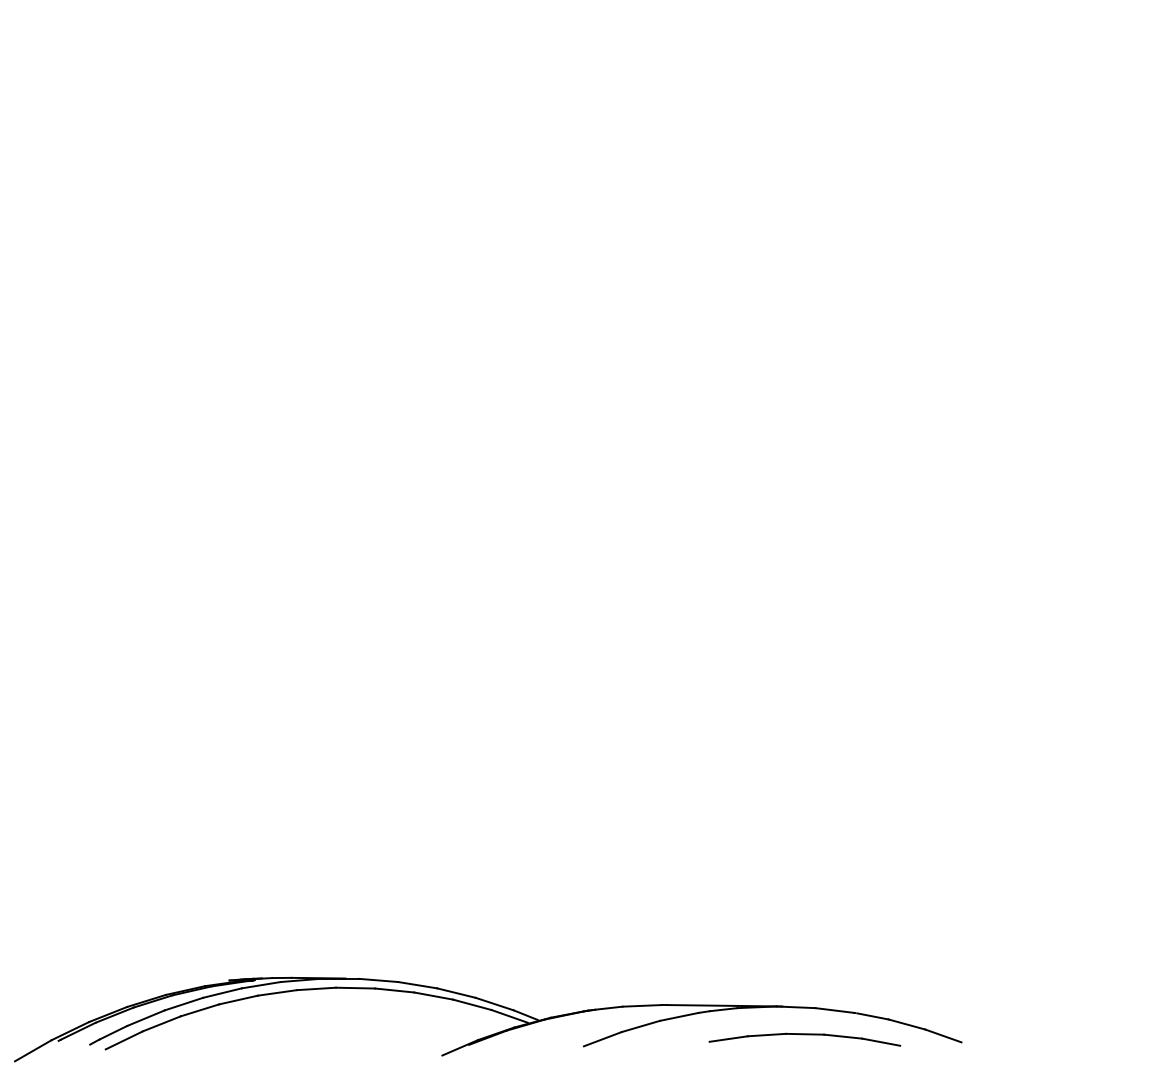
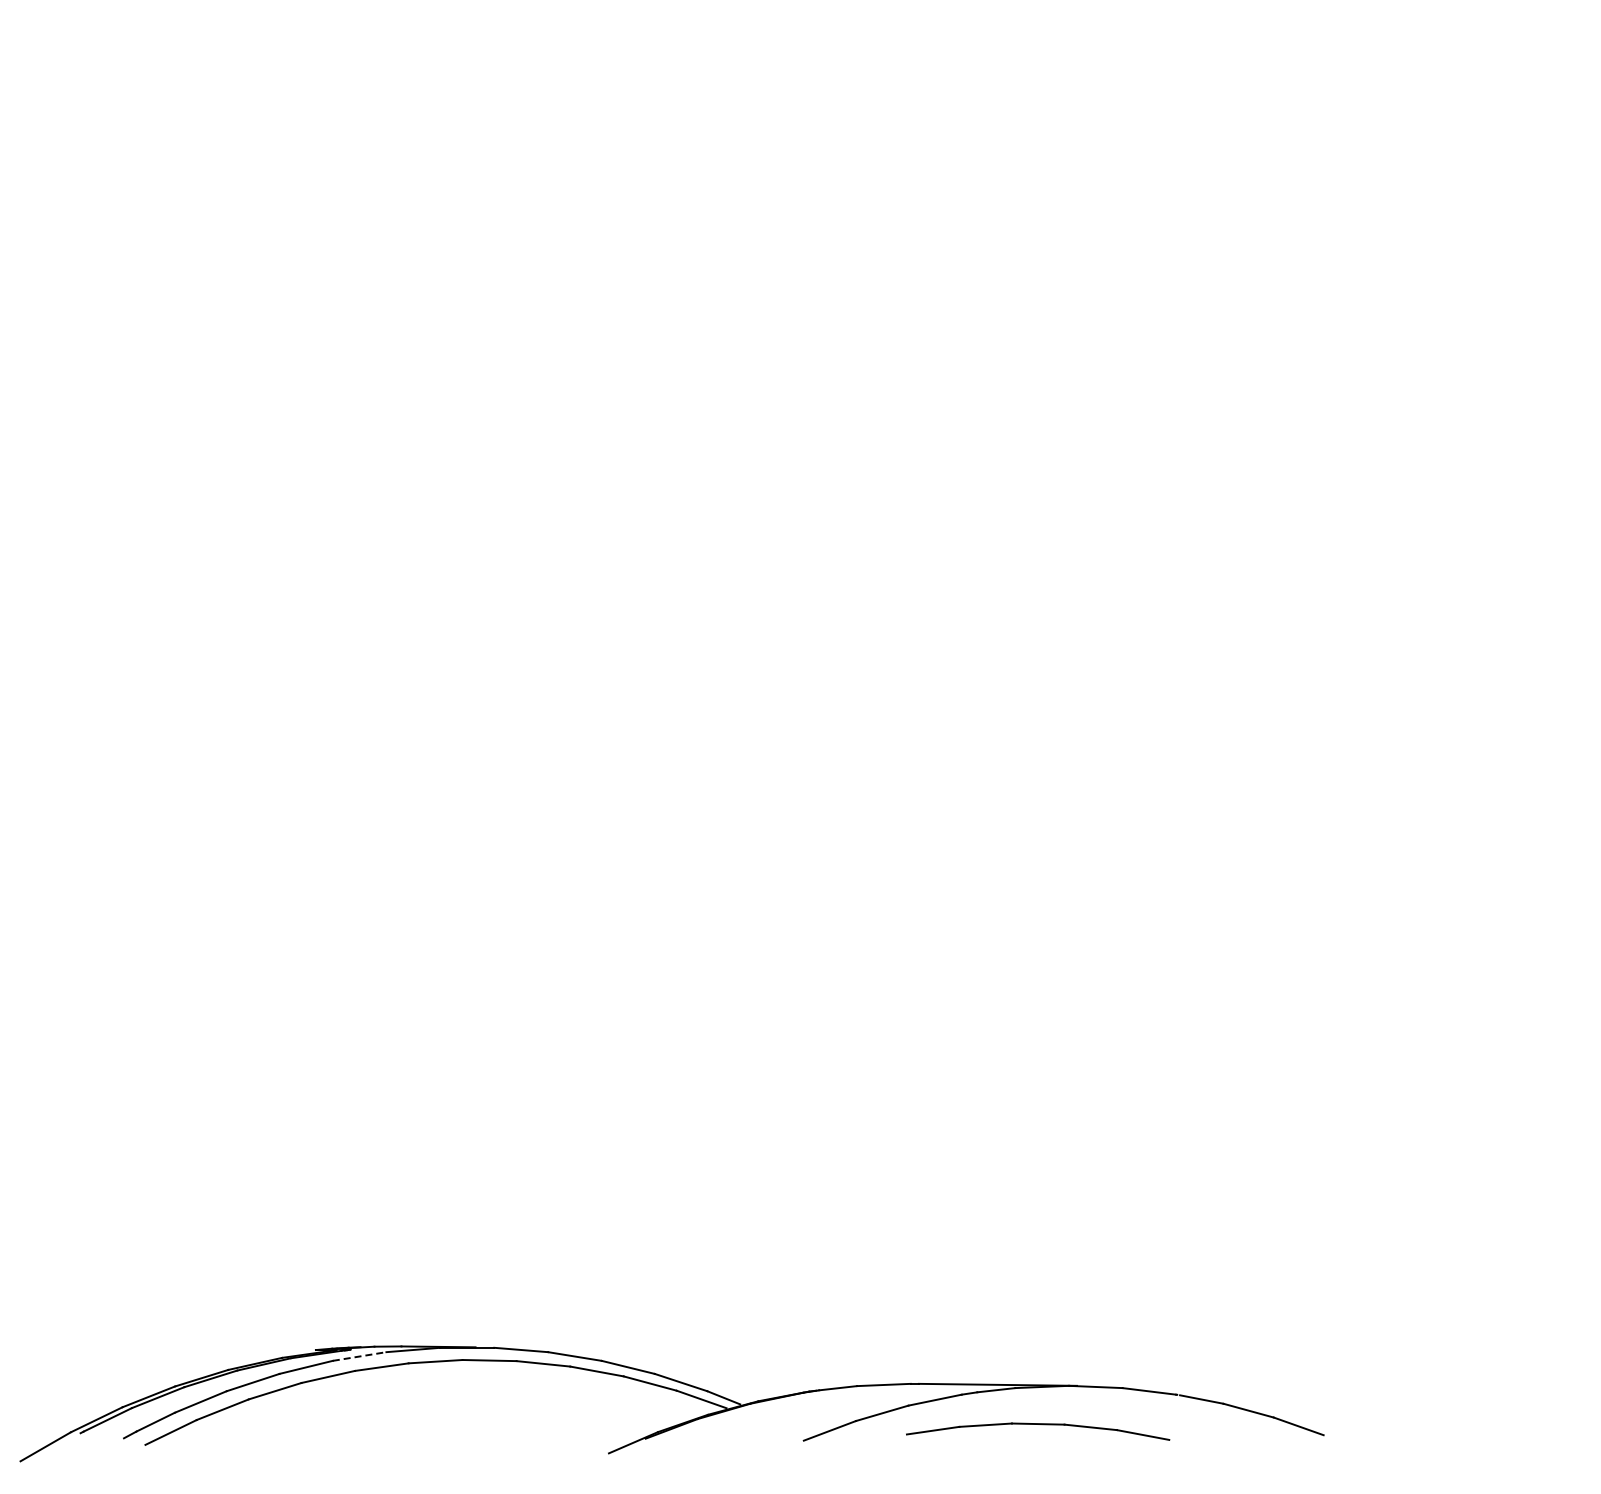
line: (261, 985) -> (360, 1356), solid -> dashed
part: (805, 1034) -> (1038, 1424), moved

